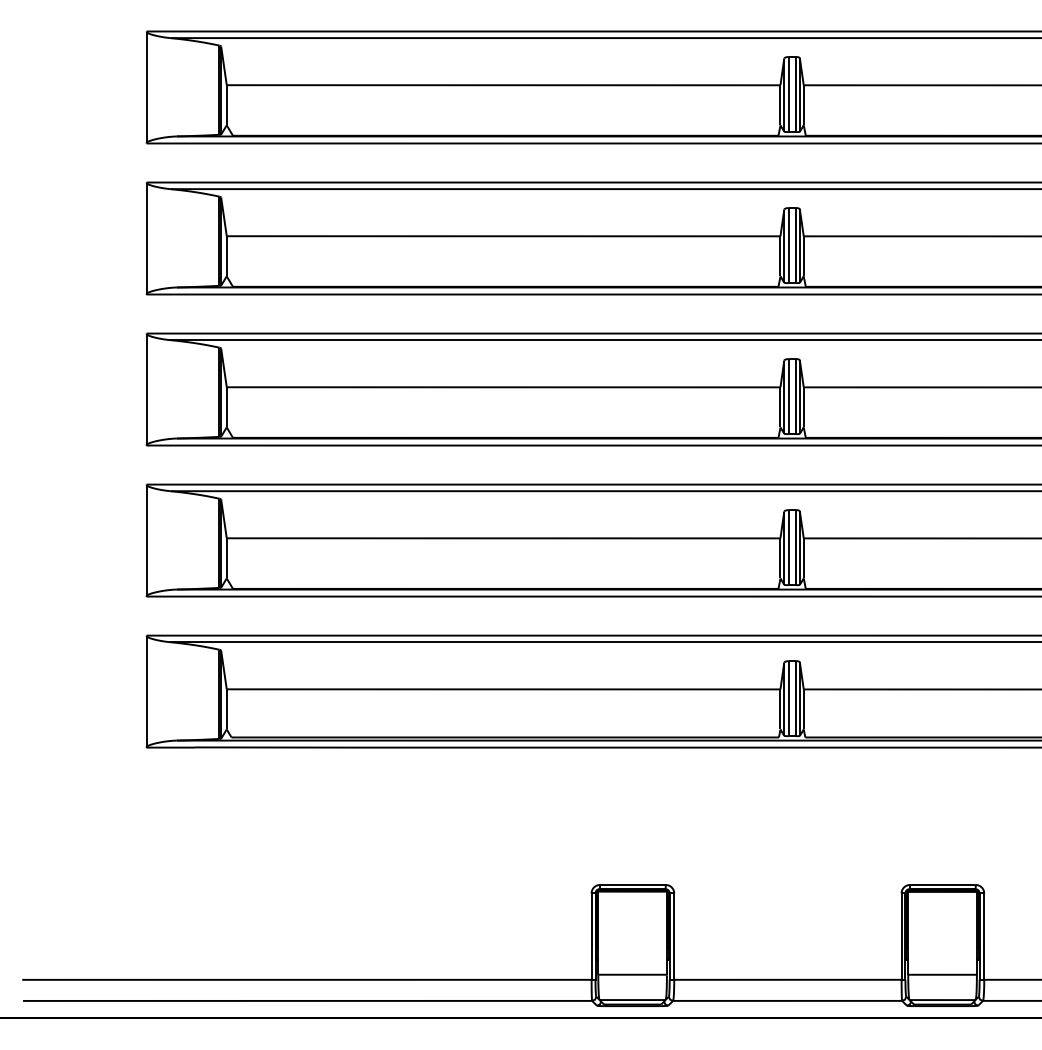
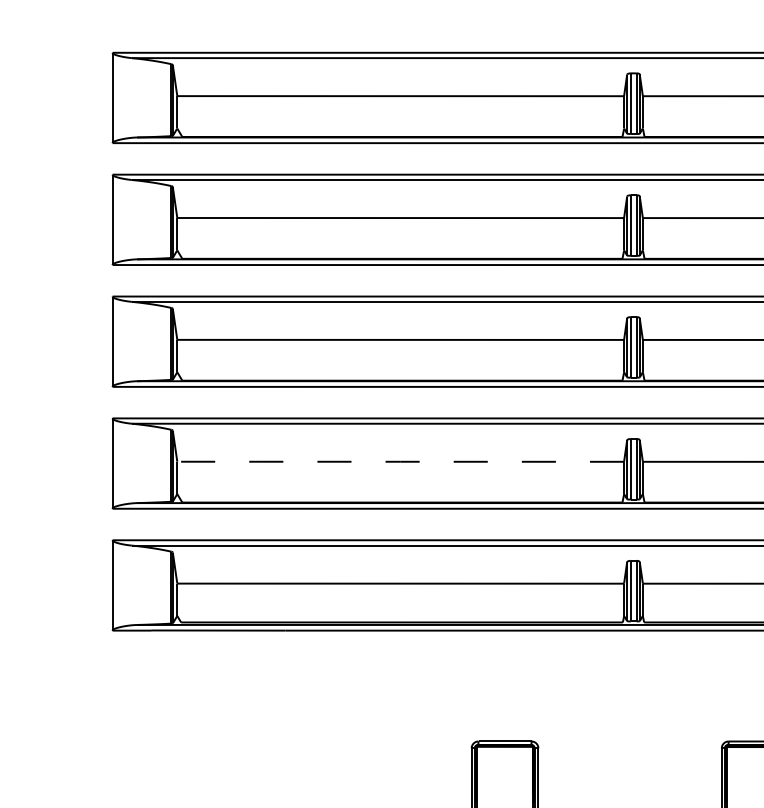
line: (503, 538) -> (400, 461), solid -> dashed

